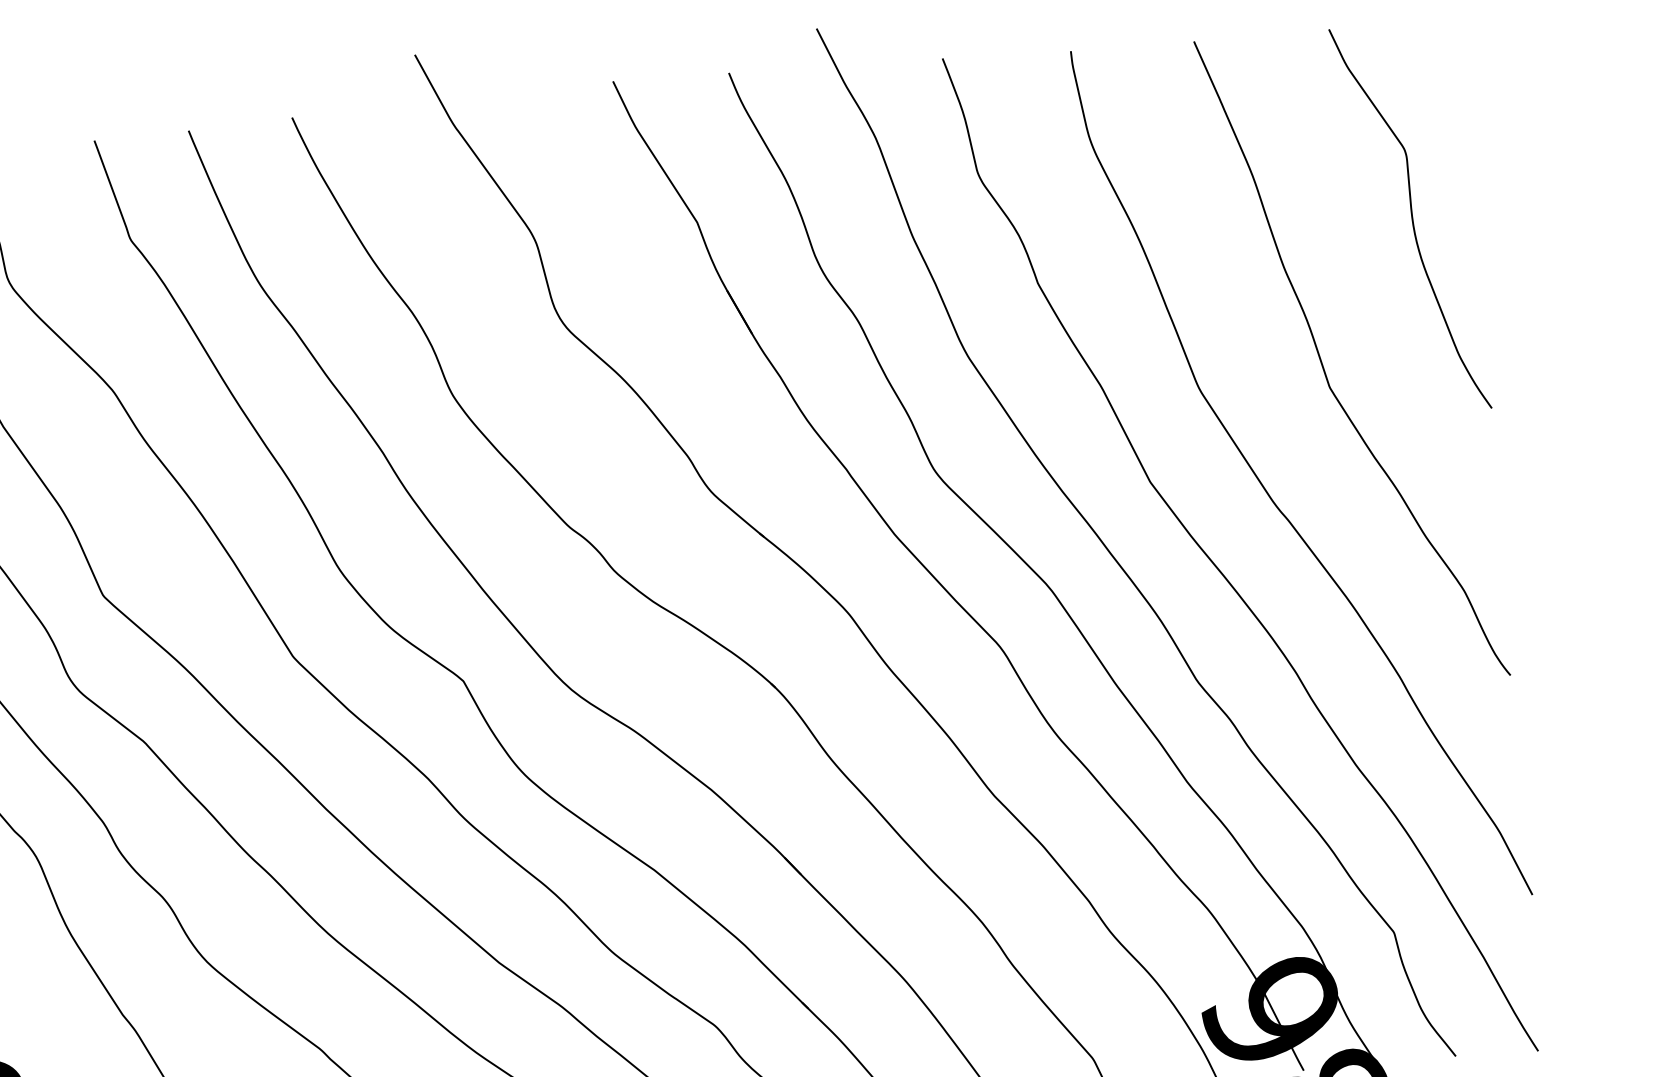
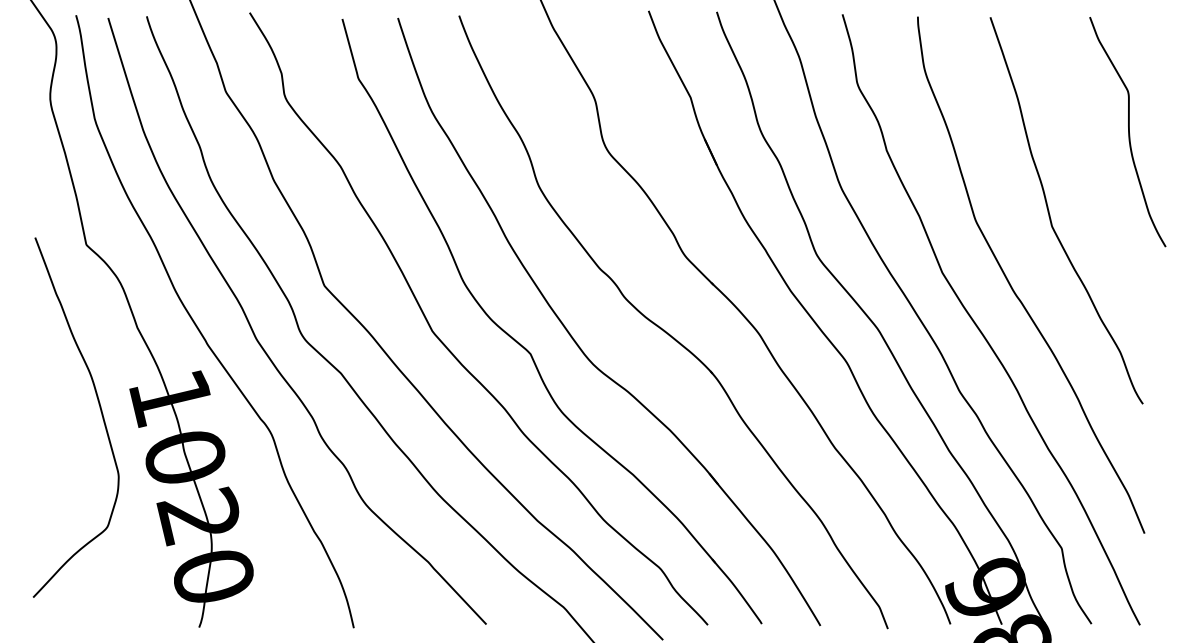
curve: (1411, 219) -> (1128, 132), moved

